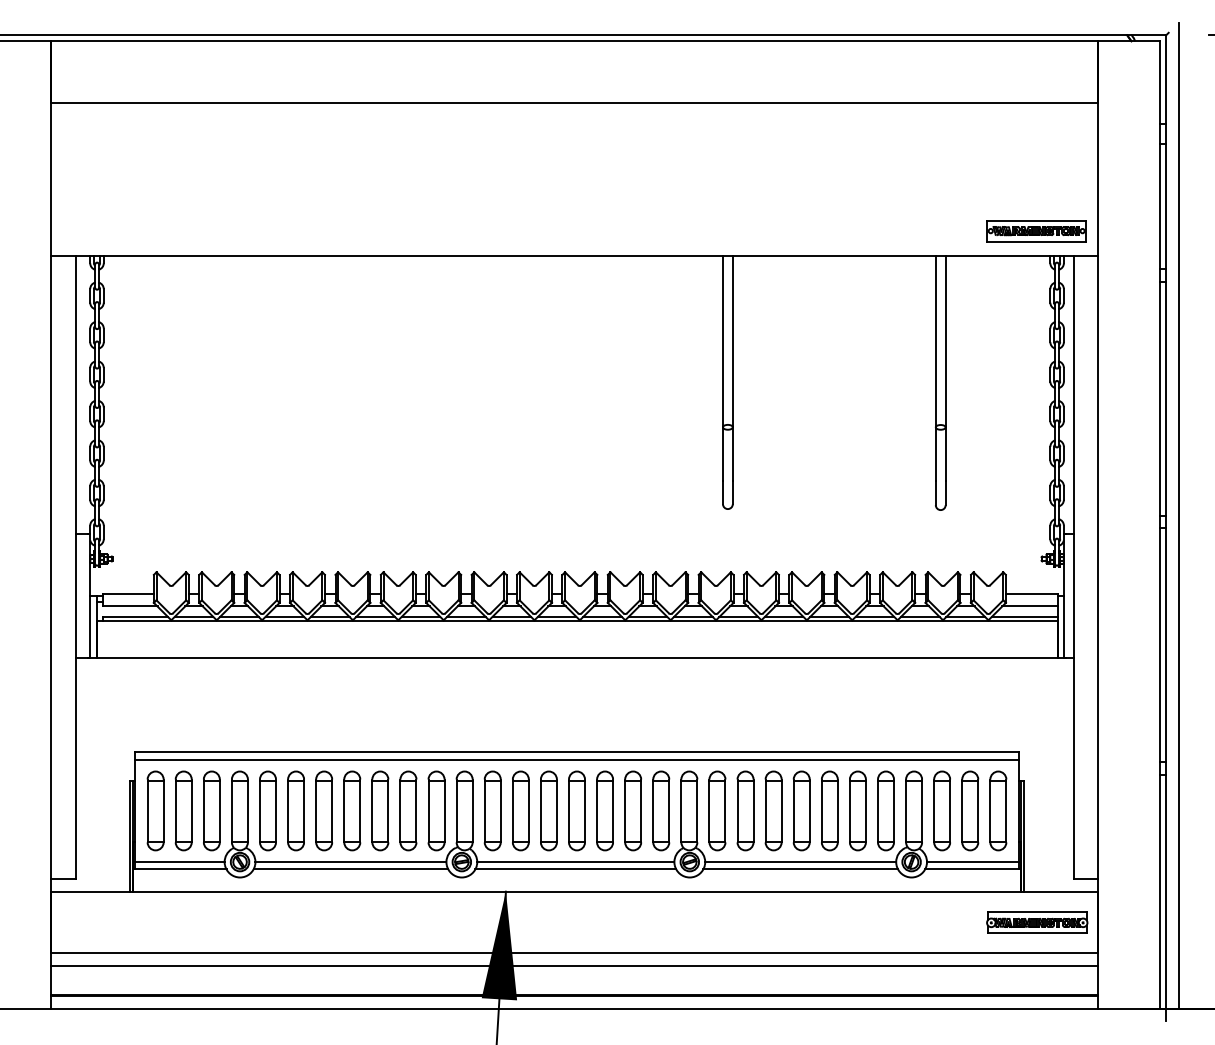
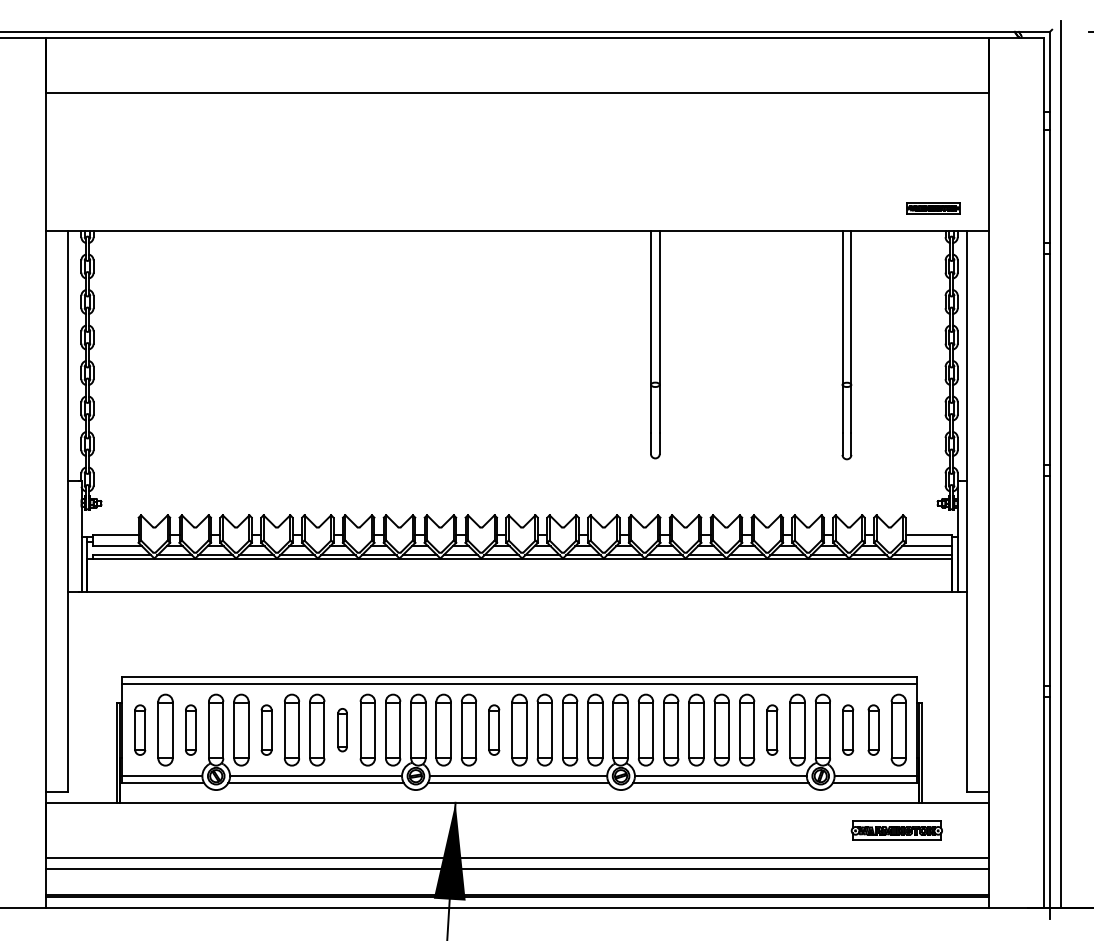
part: (1036, 231) -> (933, 208), size x0.6
part: (155, 810) -> (140, 729), size x0.7
part: (211, 810) -> (190, 729), size x0.7
part: (295, 810) -> (266, 729), size x0.7
part: (380, 810) -> (342, 729), size x0.6
part: (548, 810) -> (493, 729), size x0.7
part: (857, 810) -> (772, 729), size x0.7
part: (941, 810) -> (847, 729), size x0.7
part: (970, 810) -> (873, 729), size x0.7
part: (1037, 922) -> (897, 830), moved

